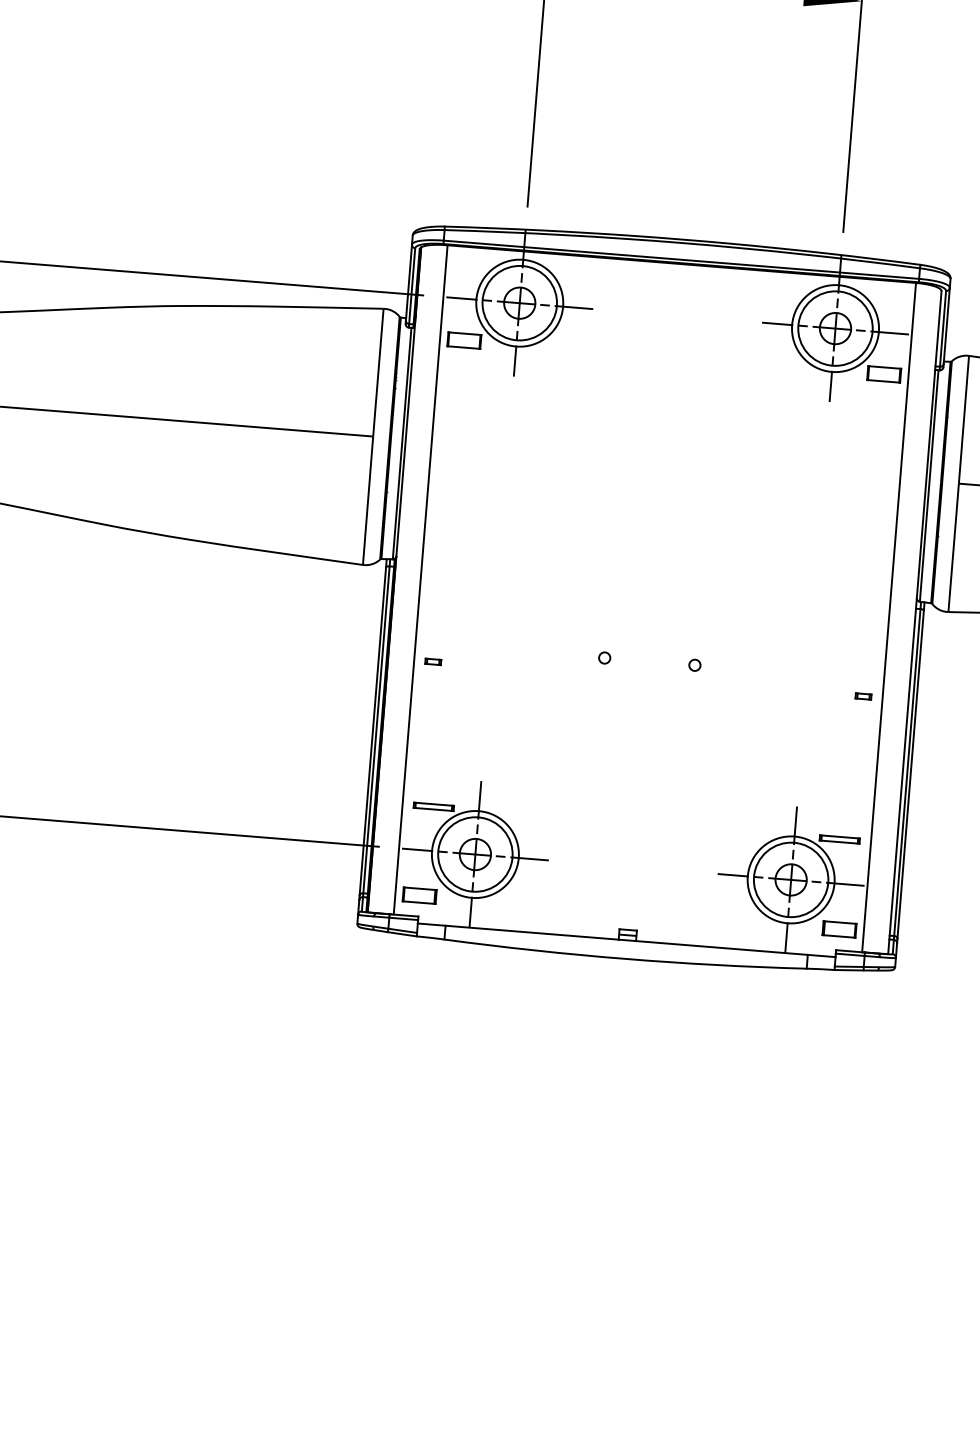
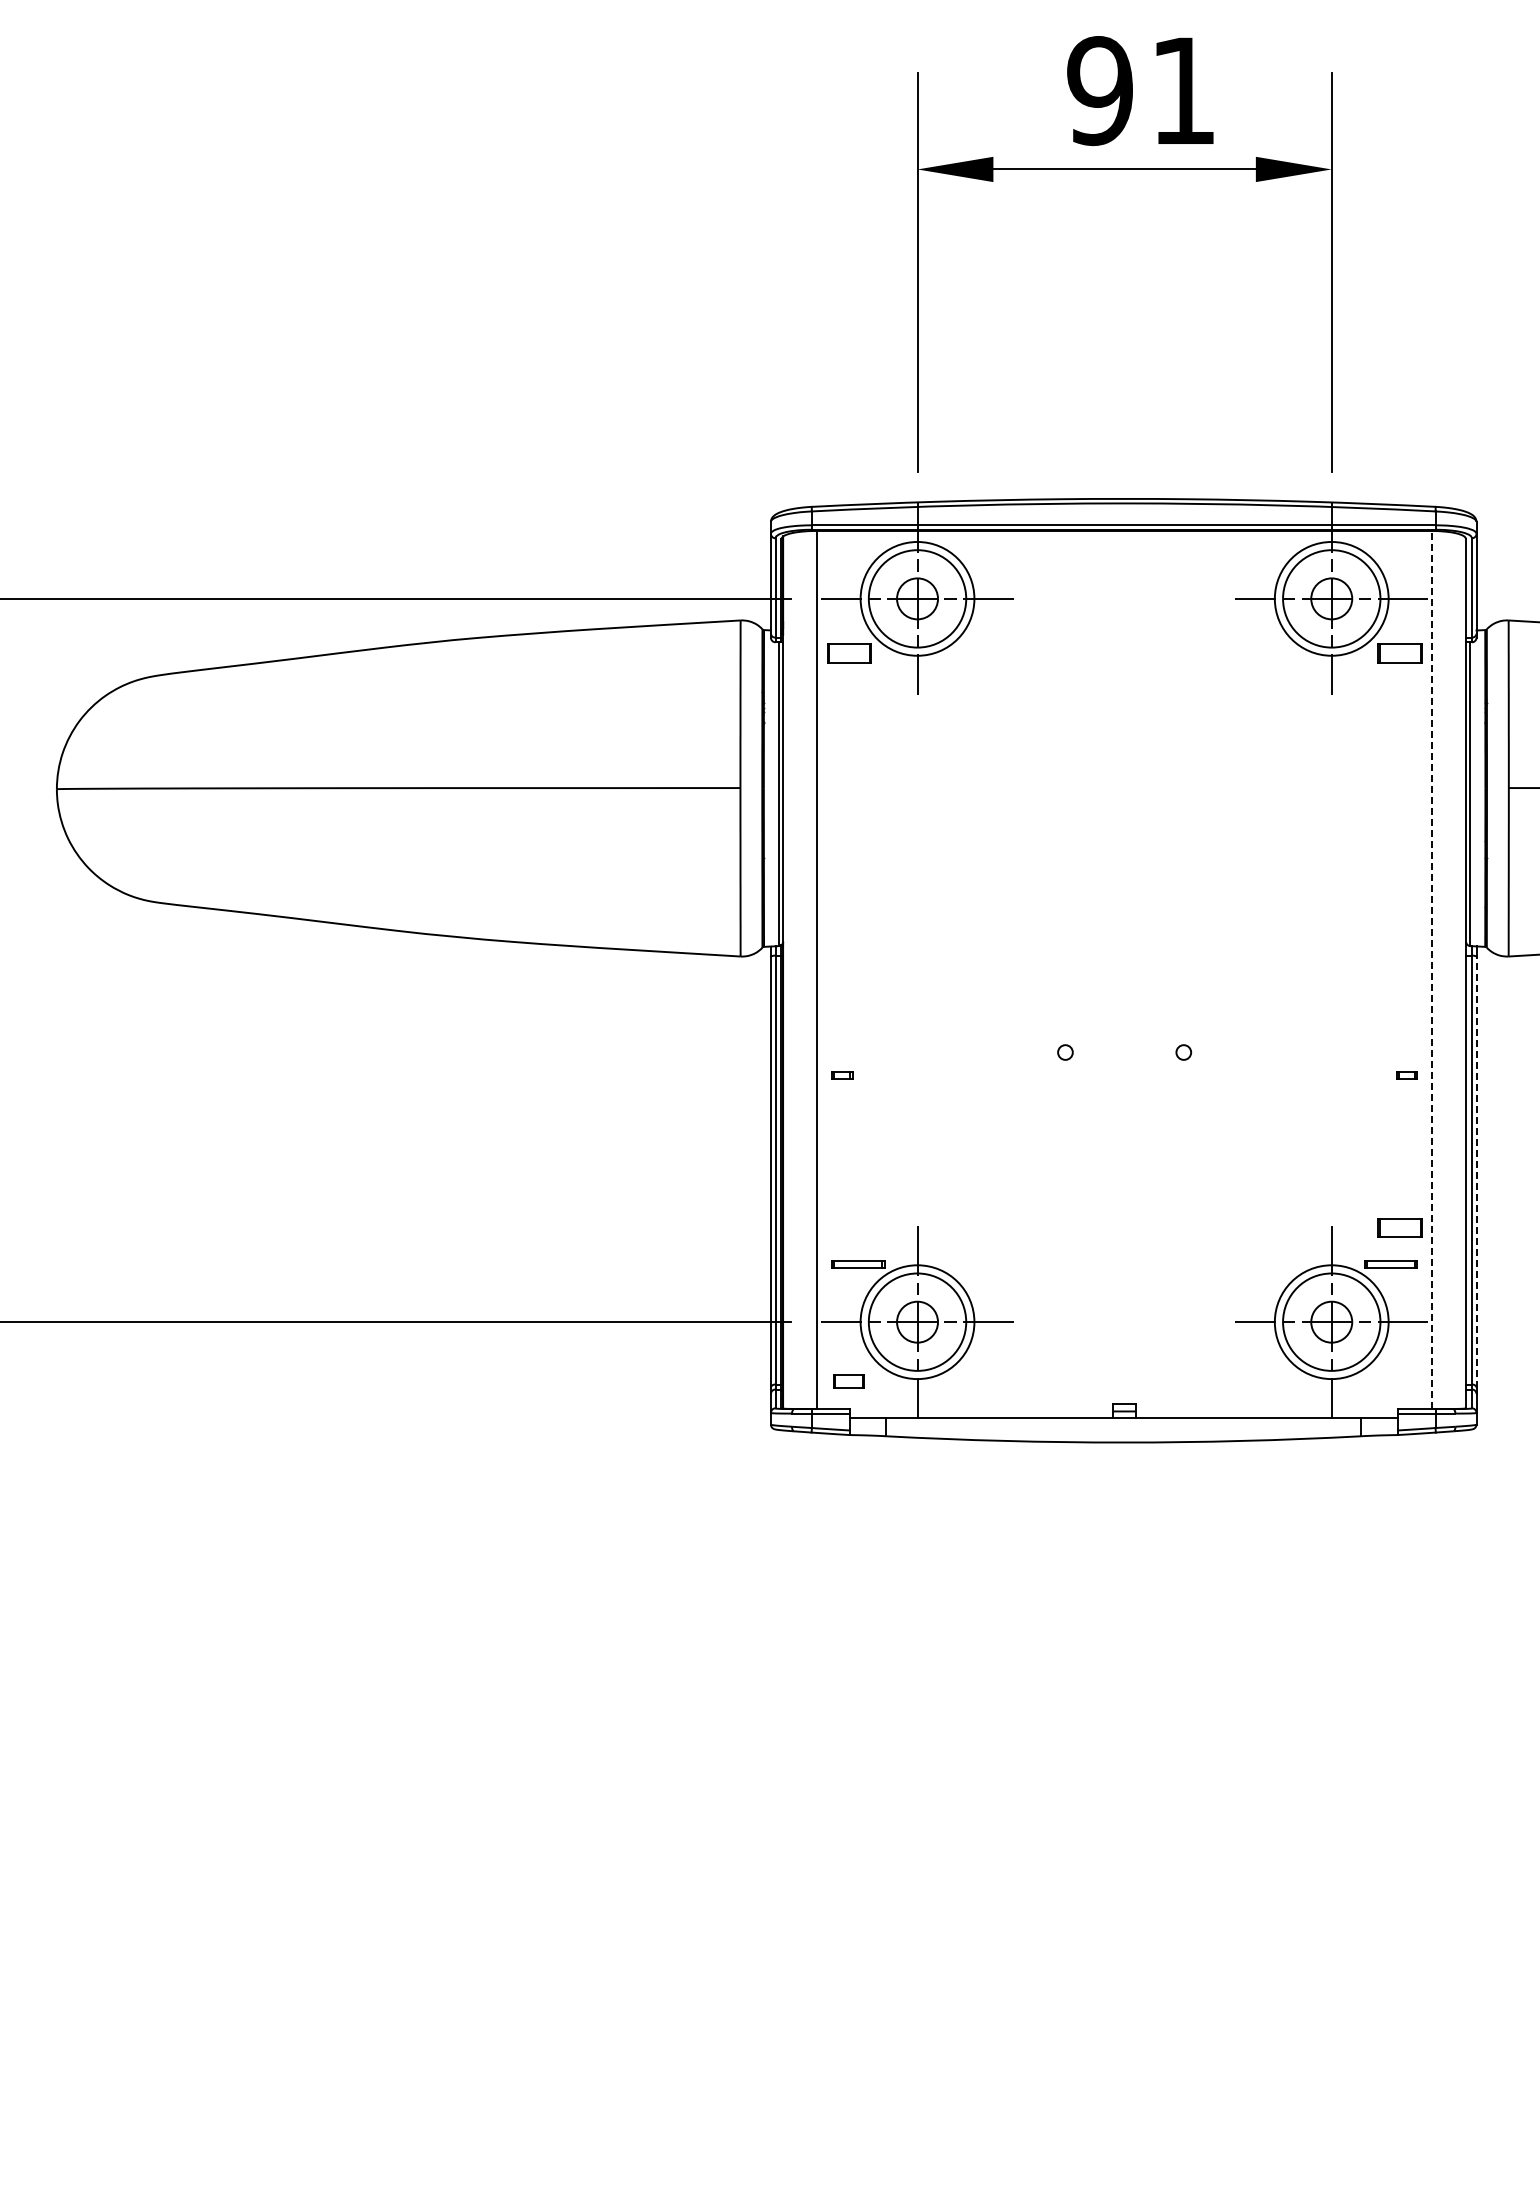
line: (888, 617) -> (1431, 969), solid -> dashed
line: (910, 773) -> (1476, 1171), solid -> dashed
part: (419, 895) -> (849, 1381), size x0.7
part: (839, 929) -> (1399, 1227), moved

